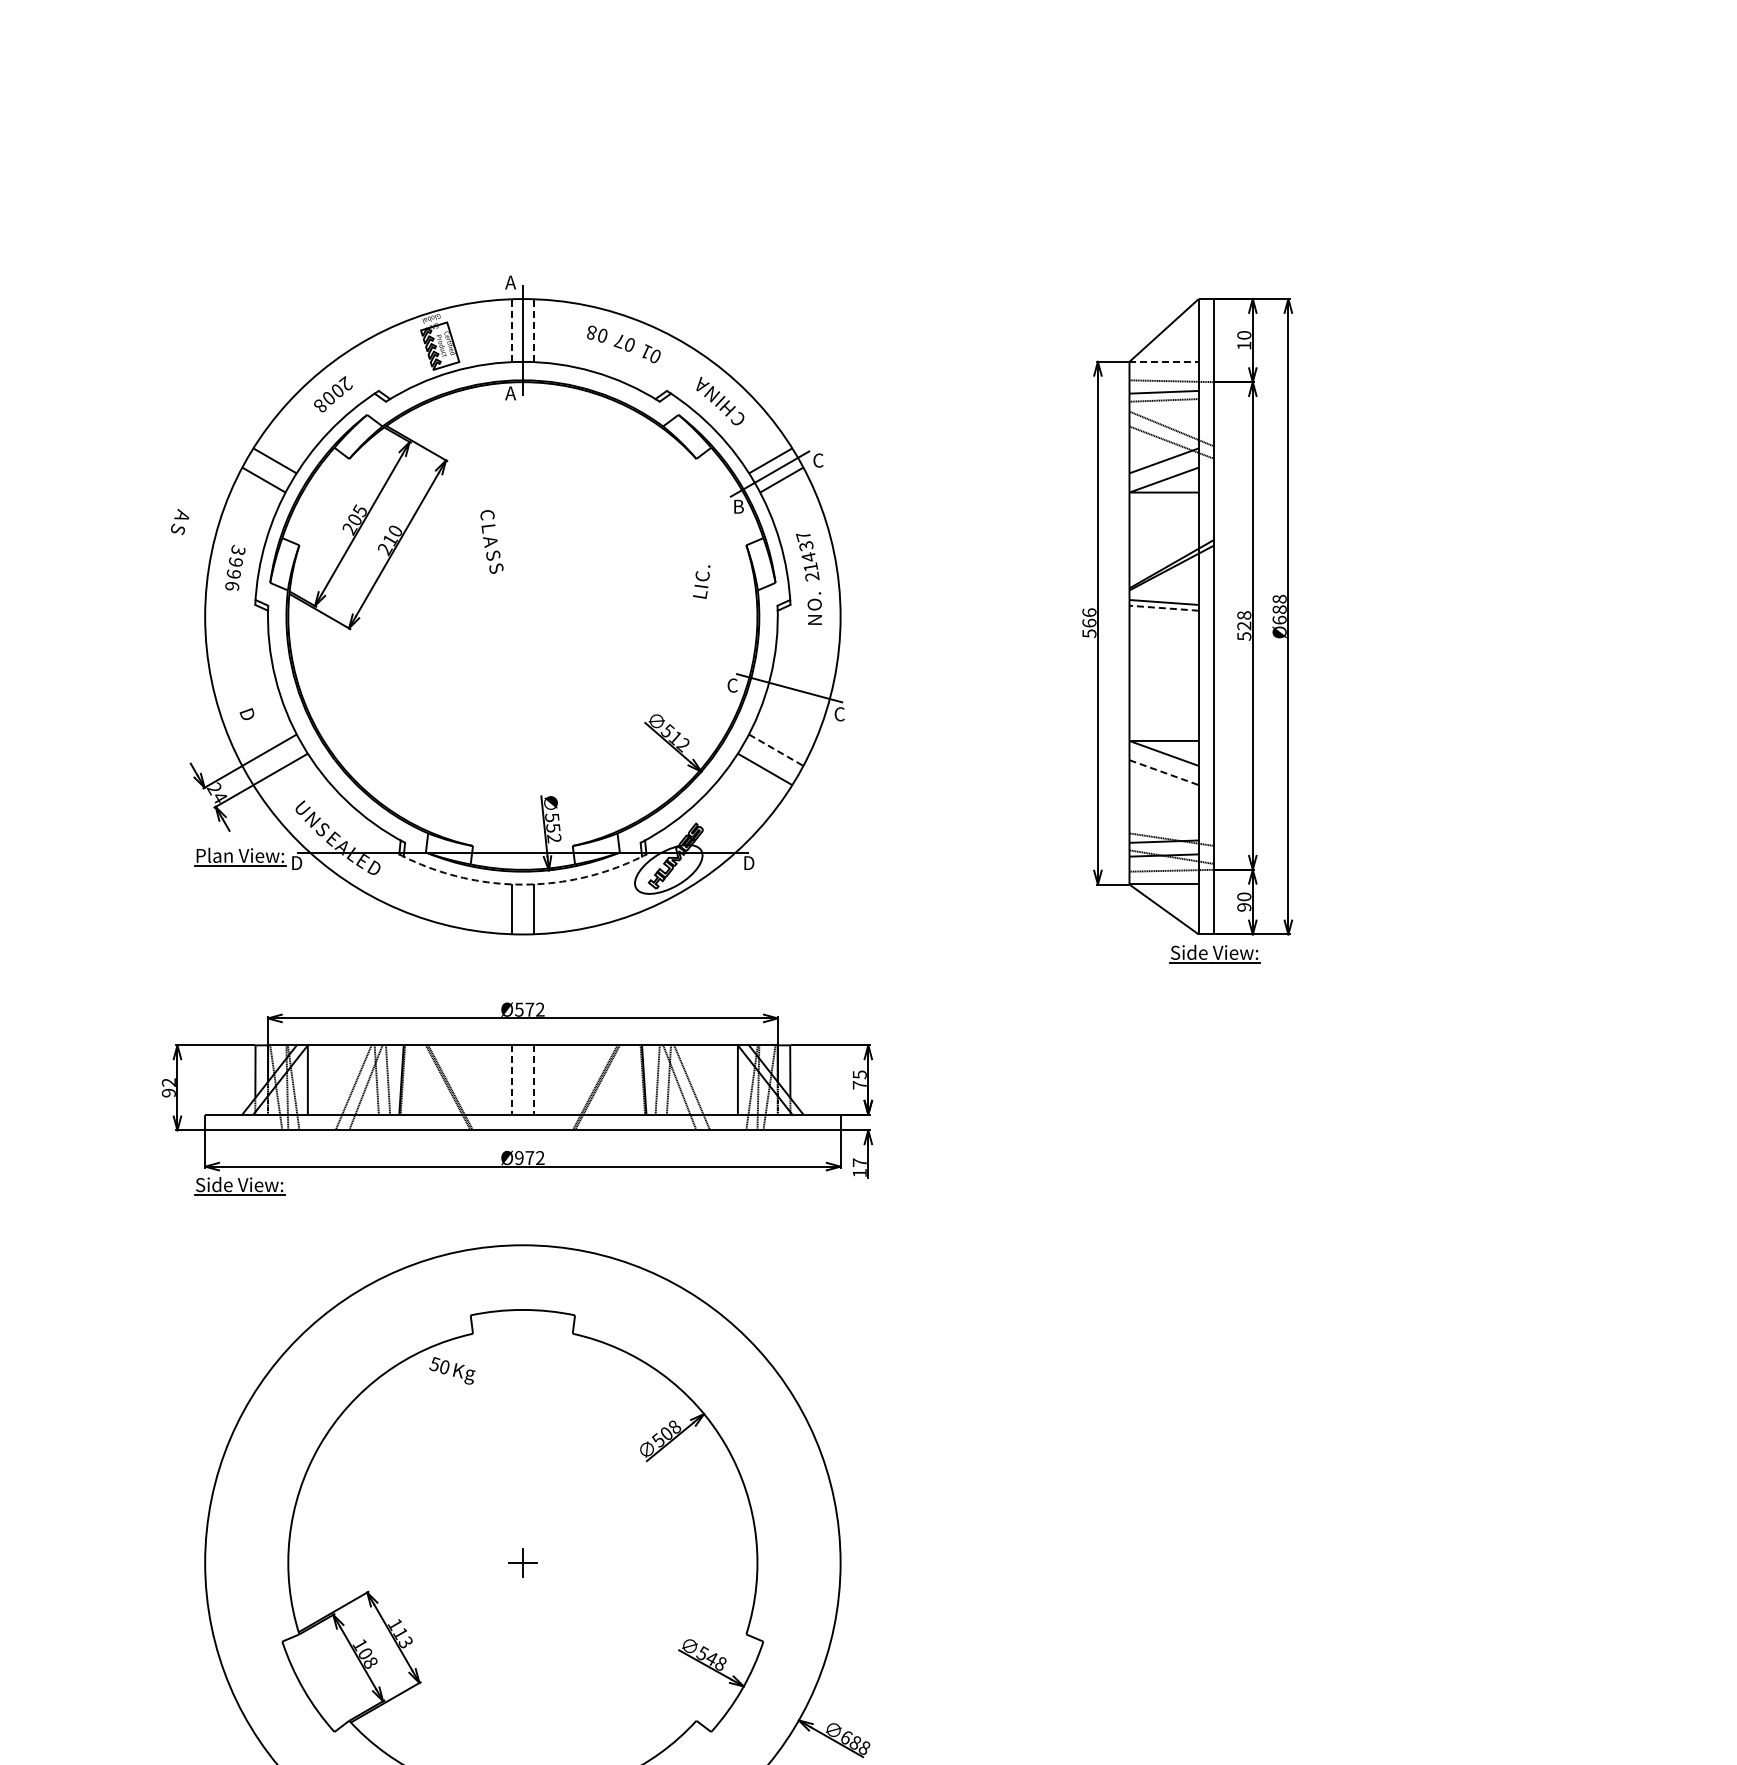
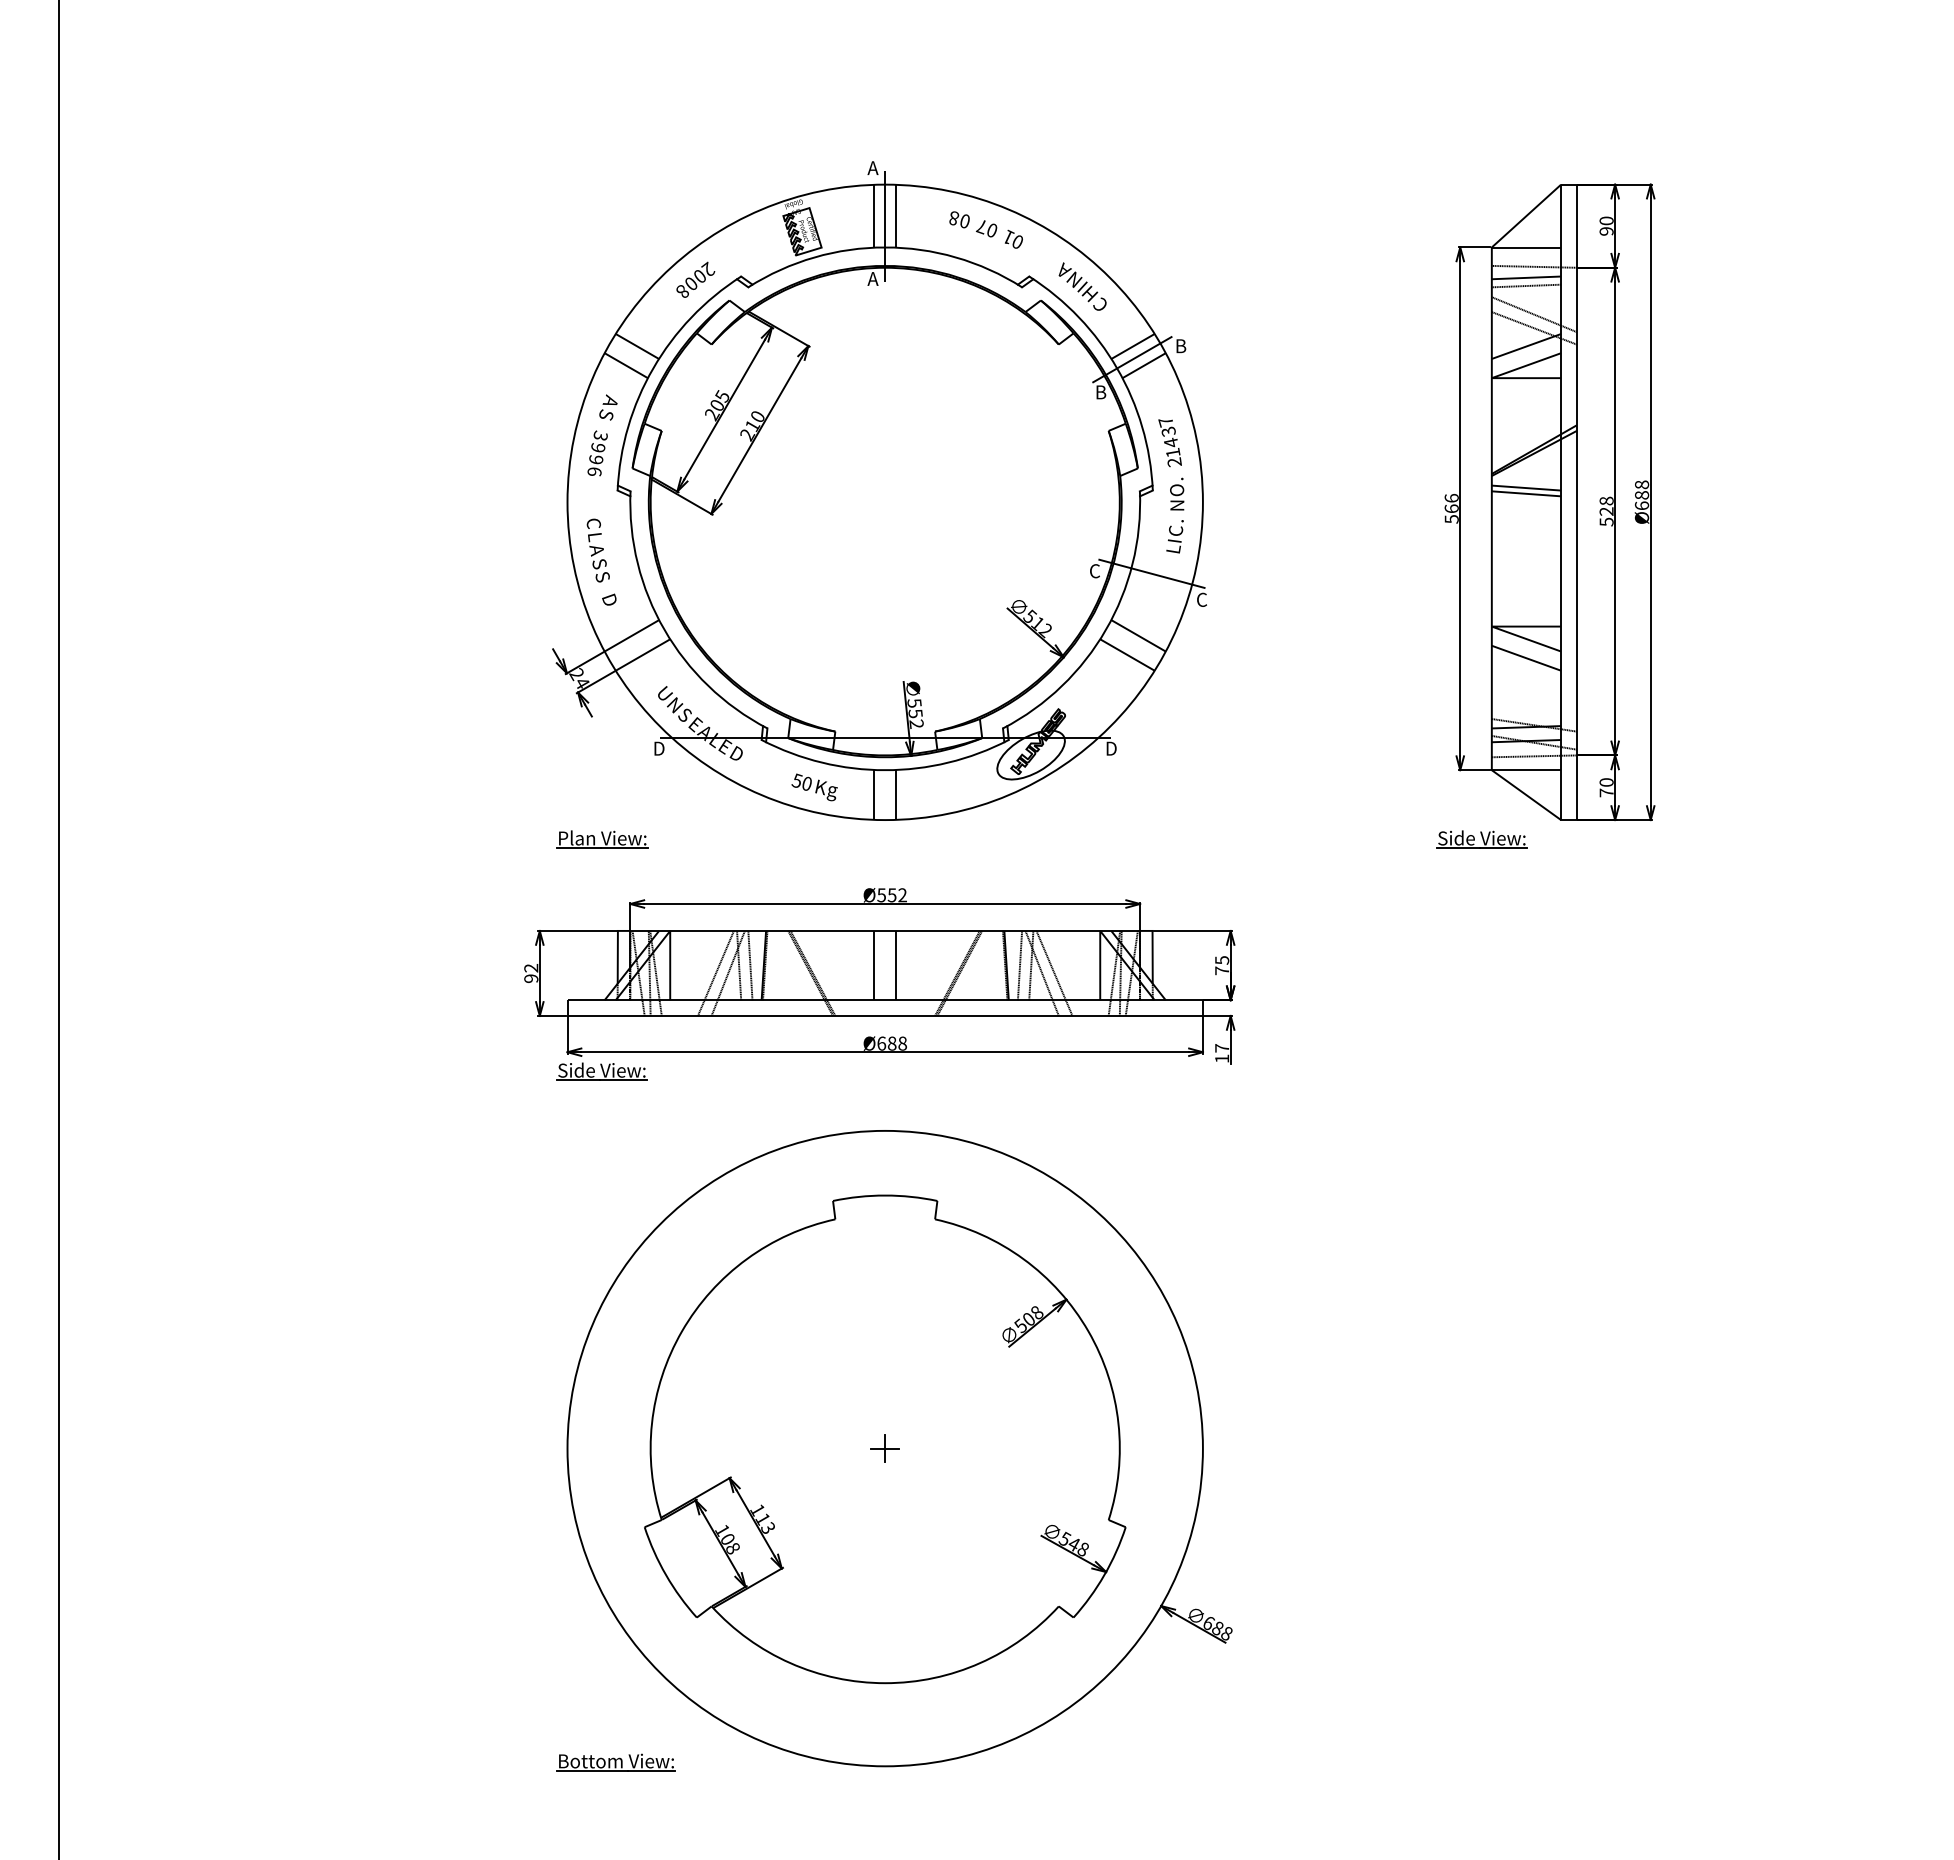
line: (512, 329) -> (874, 215), dashed -> solid
line: (534, 329) -> (896, 215), dashed -> solid
text: (1244, 345) -> (1606, 231), 10 -> 90
line: (1164, 361) -> (1526, 247), dashed -> solid
text: (818, 460) -> (1180, 346), C -> B
text: (180, 521) -> (608, 407), moved
text: (491, 541) -> (597, 550), moved
text: (701, 581) -> (1174, 536), moved
line: (1164, 607) -> (1526, 493), dashed -> solid
line: (776, 750) -> (1138, 636), dashed -> solid
line: (1164, 772) -> (1526, 658), dashed -> solid
part: (240, 856) -> (602, 839), moved
arc: (523, 884) -> (885, 770), dashed -> solid
text: (1244, 906) -> (1606, 792), 90 -> 70
part: (1214, 953) -> (1481, 839), moved
text: (529, 1009) -> (891, 895), Ø572 -> Ø552
line: (512, 1079) -> (874, 965), dashed -> solid
line: (534, 1079) -> (896, 965), dashed -> solid
text: (530, 1157) -> (892, 1043), Ø972 -> Ø688
text: (452, 1370) -> (814, 787), moved

